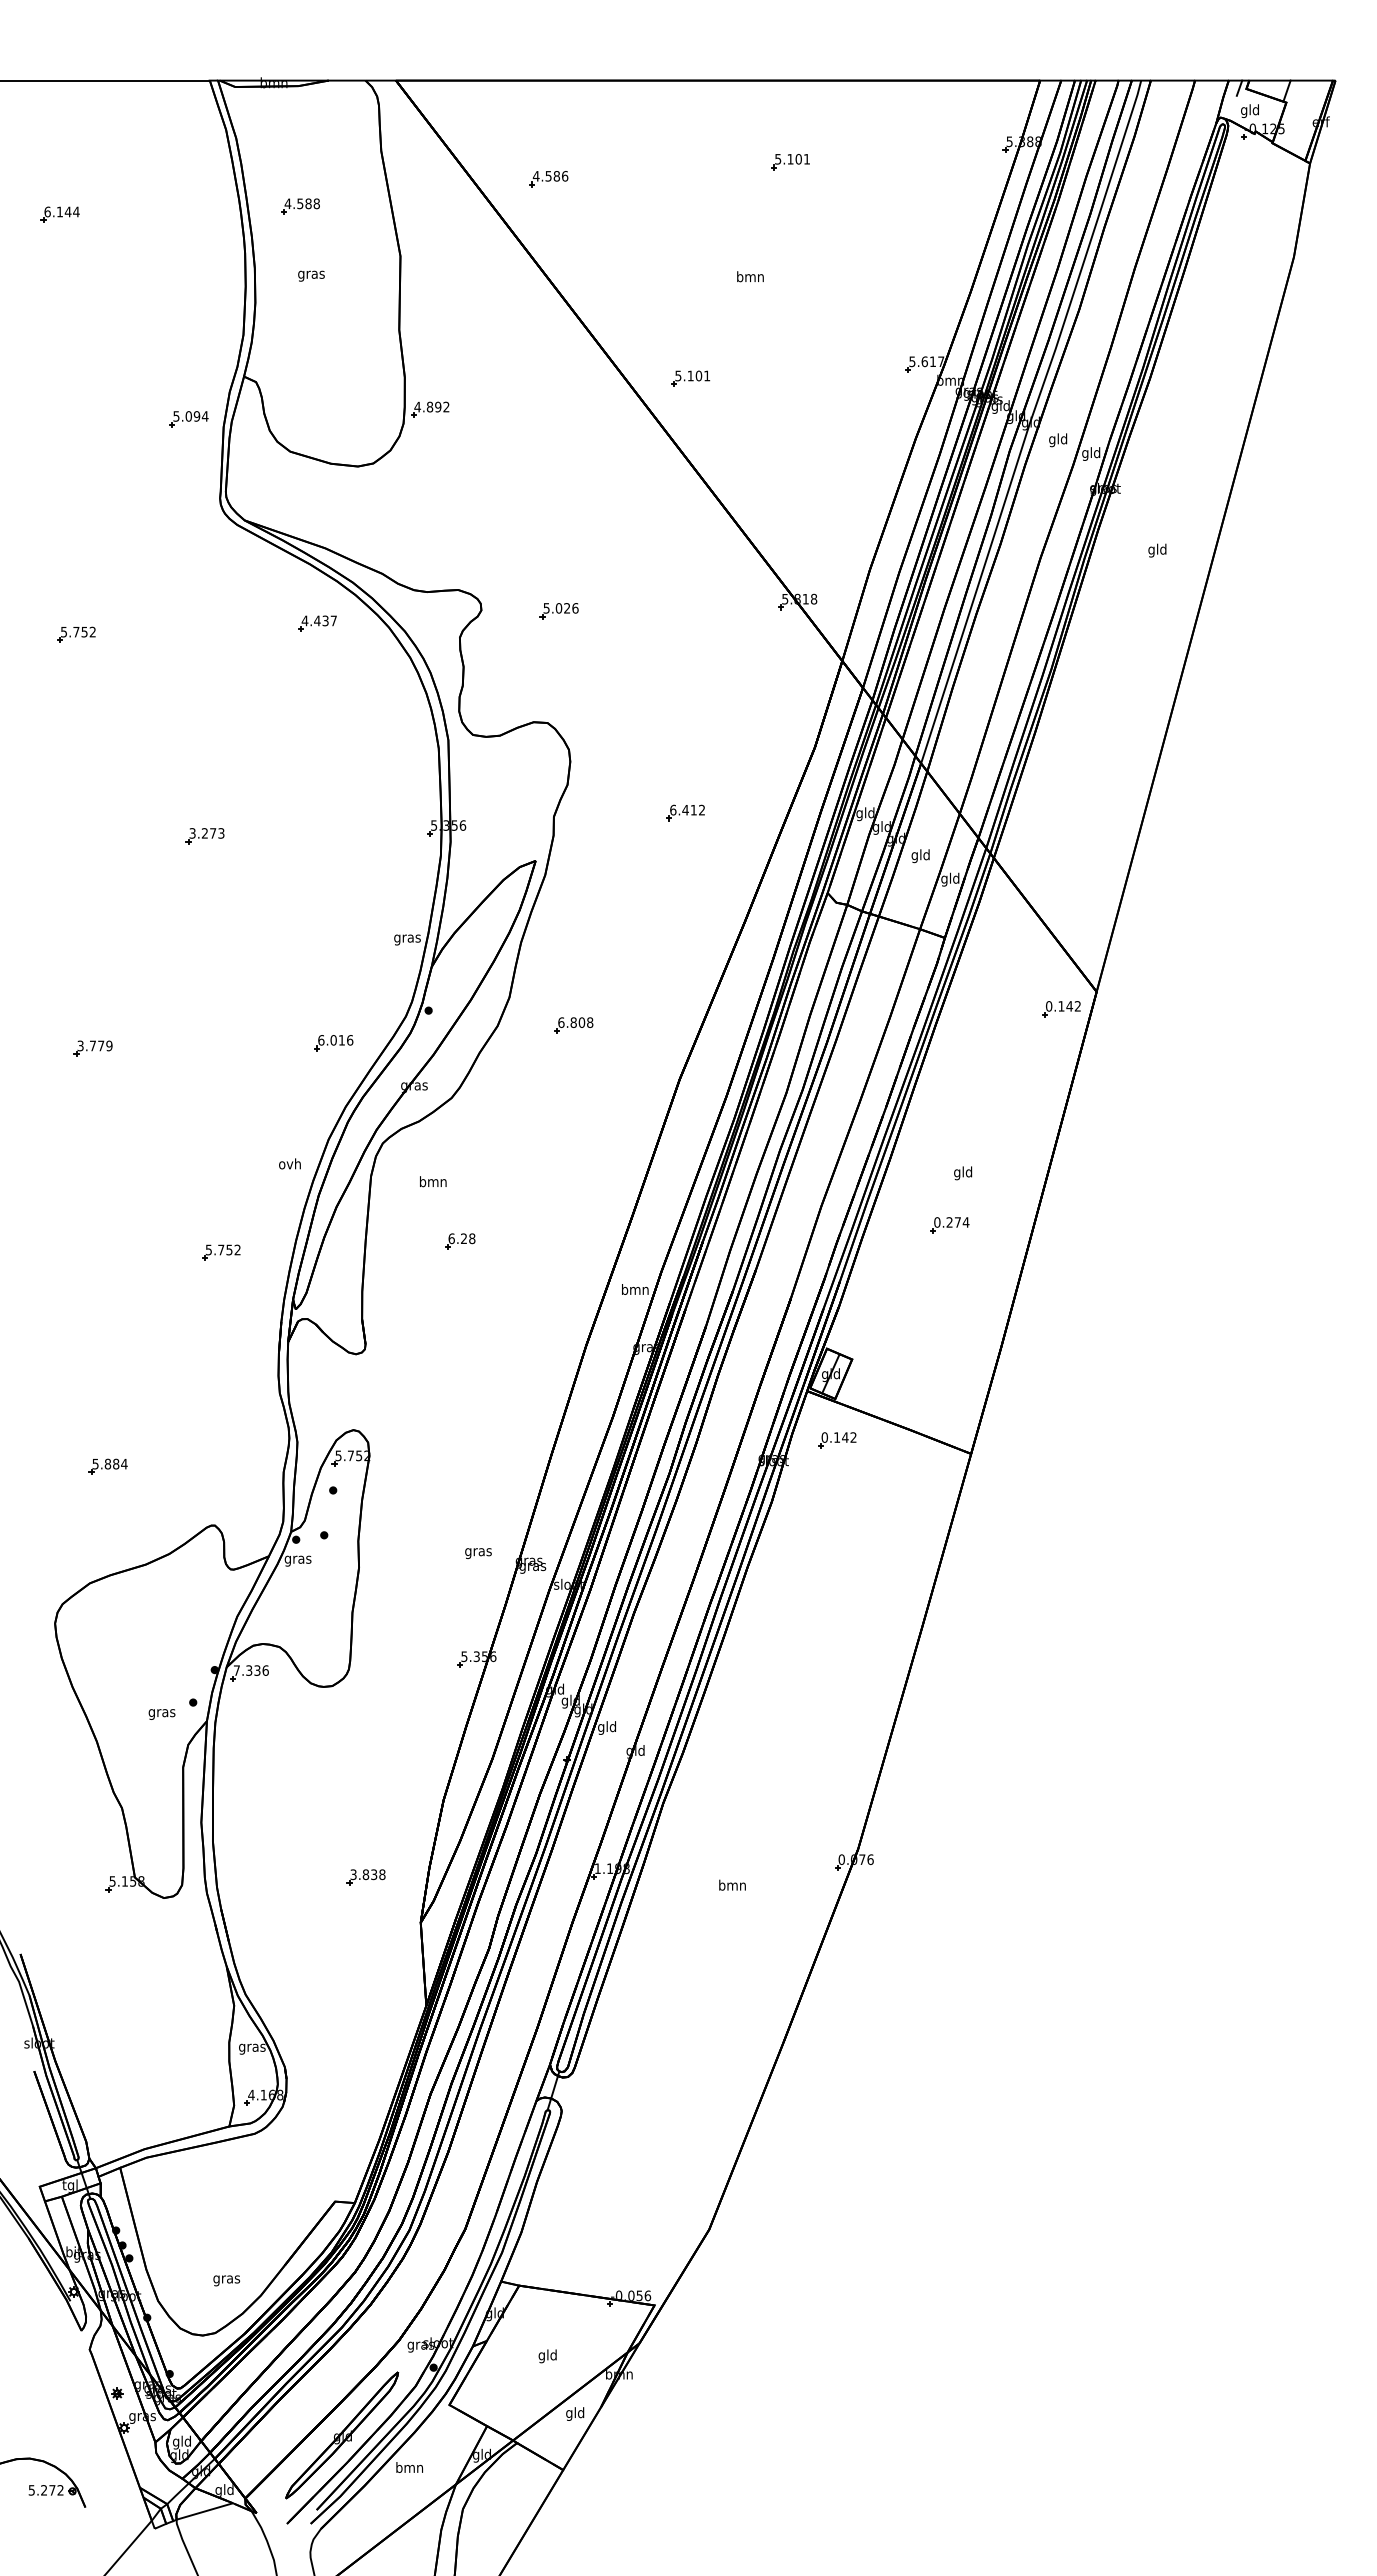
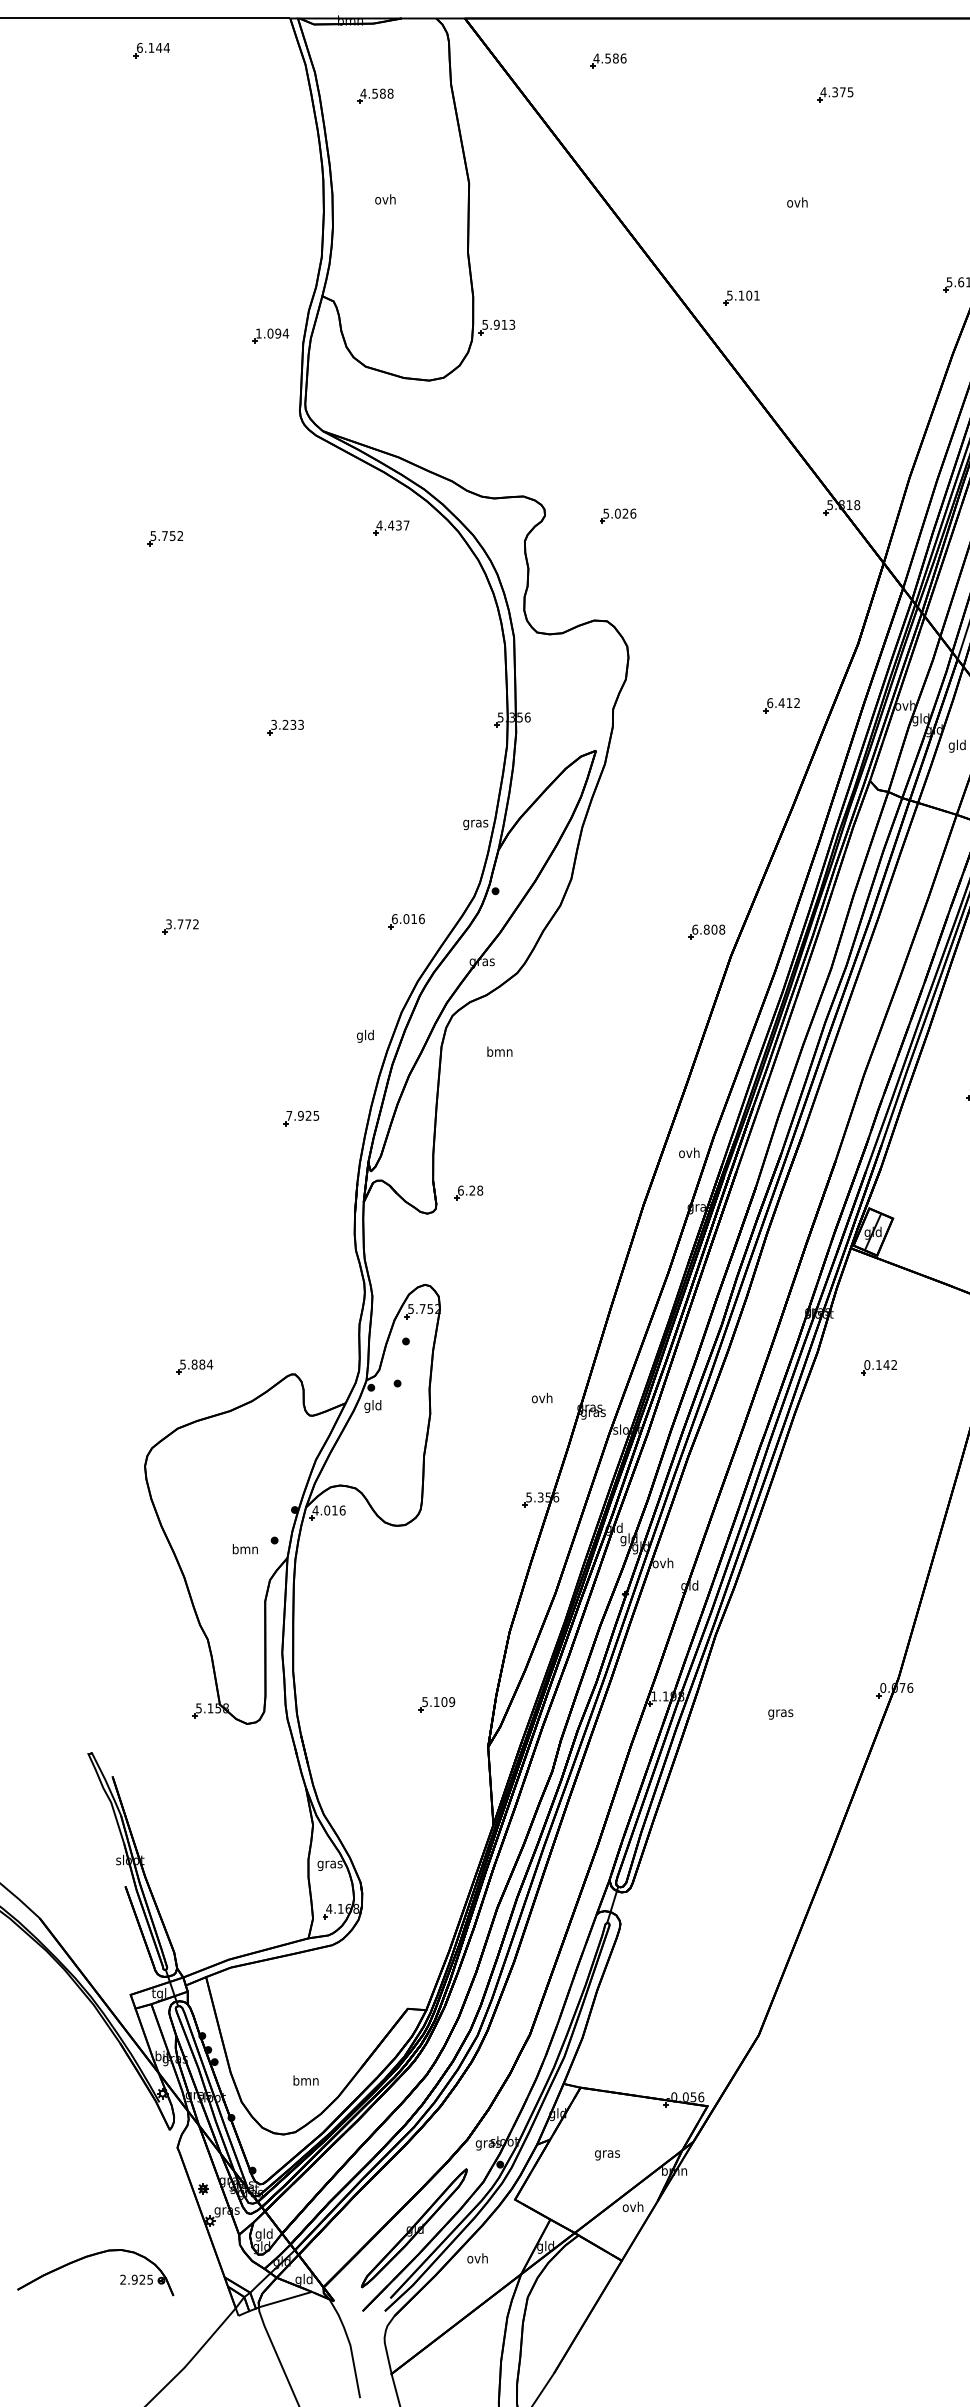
text: (791, 159) -> (836, 92), 5.101 -> 4.375
part: (548, 179) -> (608, 61), moved
part: (300, 206) -> (375, 96), moved
part: (59, 214) -> (151, 50), moved
text: (311, 274) -> (385, 200), gras -> ovh
text: (750, 276) -> (797, 202), bmn -> ovh
text: (431, 406) -> (498, 324), 4.892 -> 5.913
text: (176, 416) -> (258, 333), 5.094 -> 1.094
part: (685, 812) -> (781, 705), moved
text: (865, 814) -> (905, 707), gld -> ovh
text: (213, 833) -> (293, 724), 3.273 -> 3.233
part: (573, 1025) -> (706, 932), moved
text: (109, 1045) -> (196, 923), 3.779 -> 3.772
text: (289, 1165) -> (364, 1036), ovh -> gld
part: (460, 1241) -> (469, 1193), moved
text: (222, 1249) -> (302, 1115), 5.752 -> 7.925
text: (635, 1289) -> (689, 1152), bmn -> ovh
part: (837, 1440) -> (879, 1367), moved
part: (107, 1466) -> (194, 1366), moved
text: (478, 1552) -> (542, 1399), gras -> ovh
text: (297, 1559) -> (372, 1406), gras -> gld
text: (246, 1670) -> (324, 1510), 7.336 -> 4.016
text: (161, 1712) -> (244, 1549), gras -> bmn
text: (606, 1727) -> (662, 1563), gld -> ovh
text: (367, 1874) -> (438, 1701), 3.838 -> 5.109
text: (732, 1886) -> (780, 1713), bmn -> gras
text: (226, 2279) -> (305, 2081), gras -> bmn
text: (547, 2356) -> (607, 2154), gld -> gras
text: (575, 2413) -> (633, 2207), gld -> ovh
text: (409, 2467) -> (477, 2258), bmn -> ovh
text: (45, 2490) -> (136, 2279), 5.272 -> 2.925

